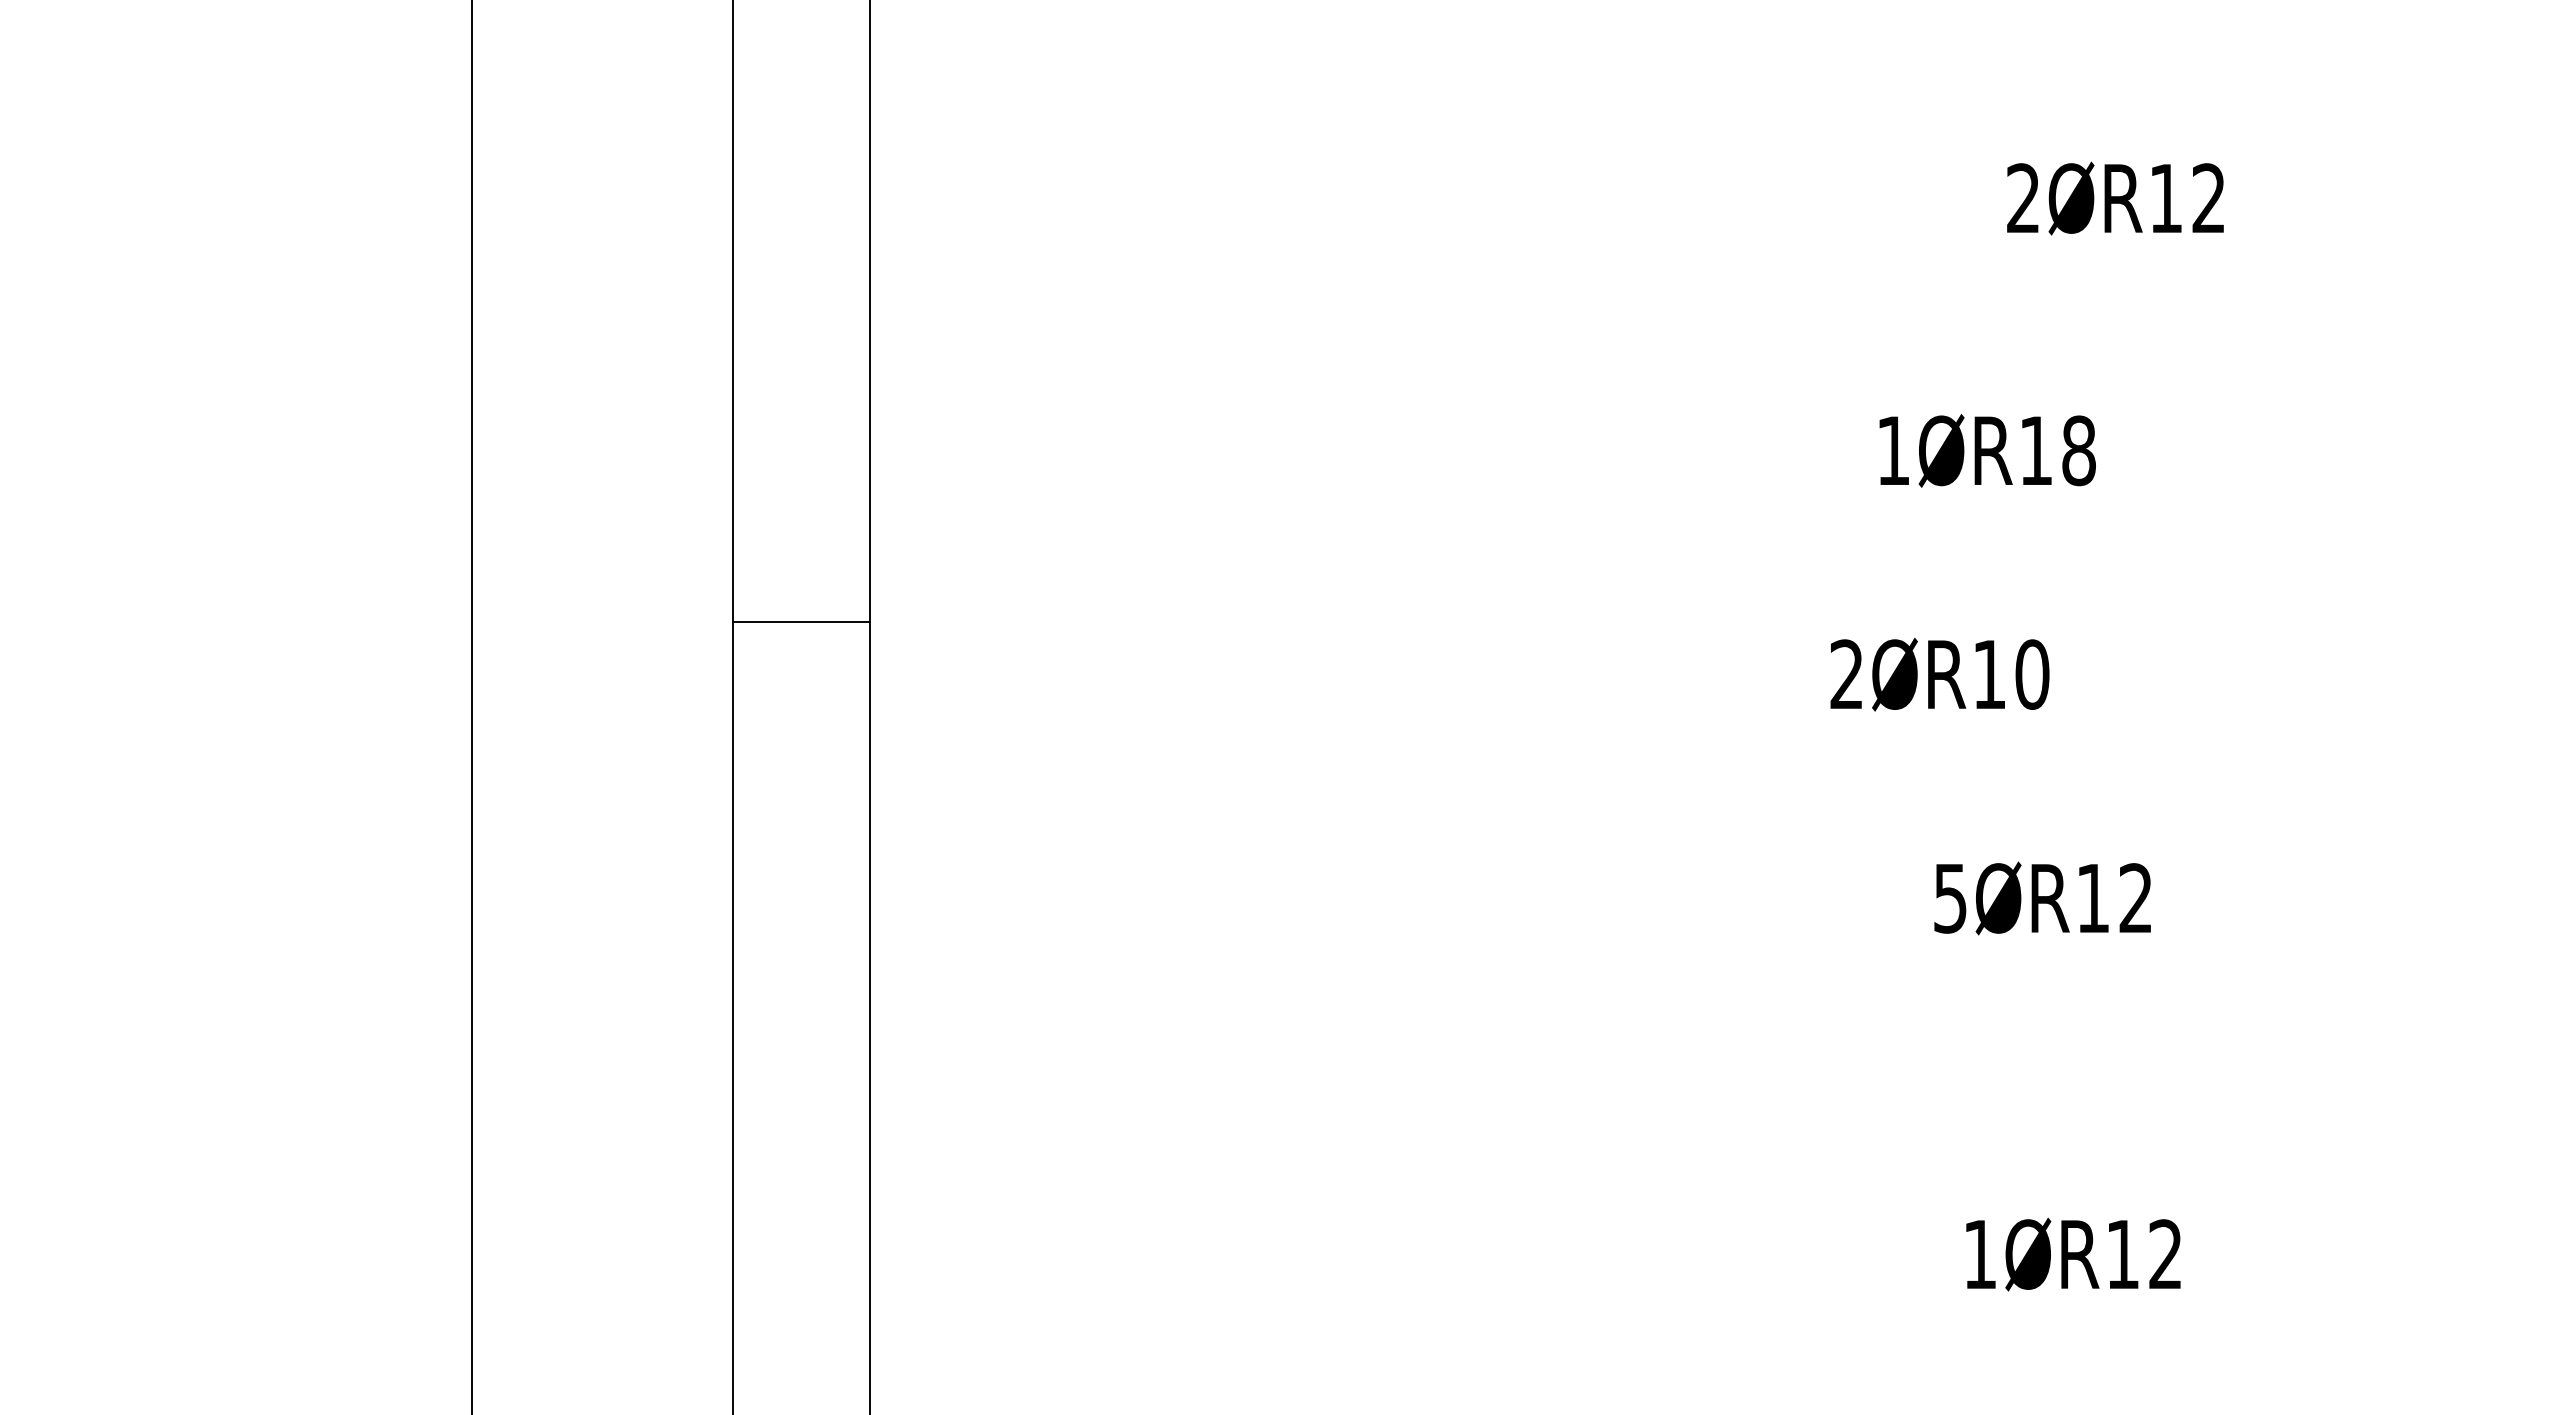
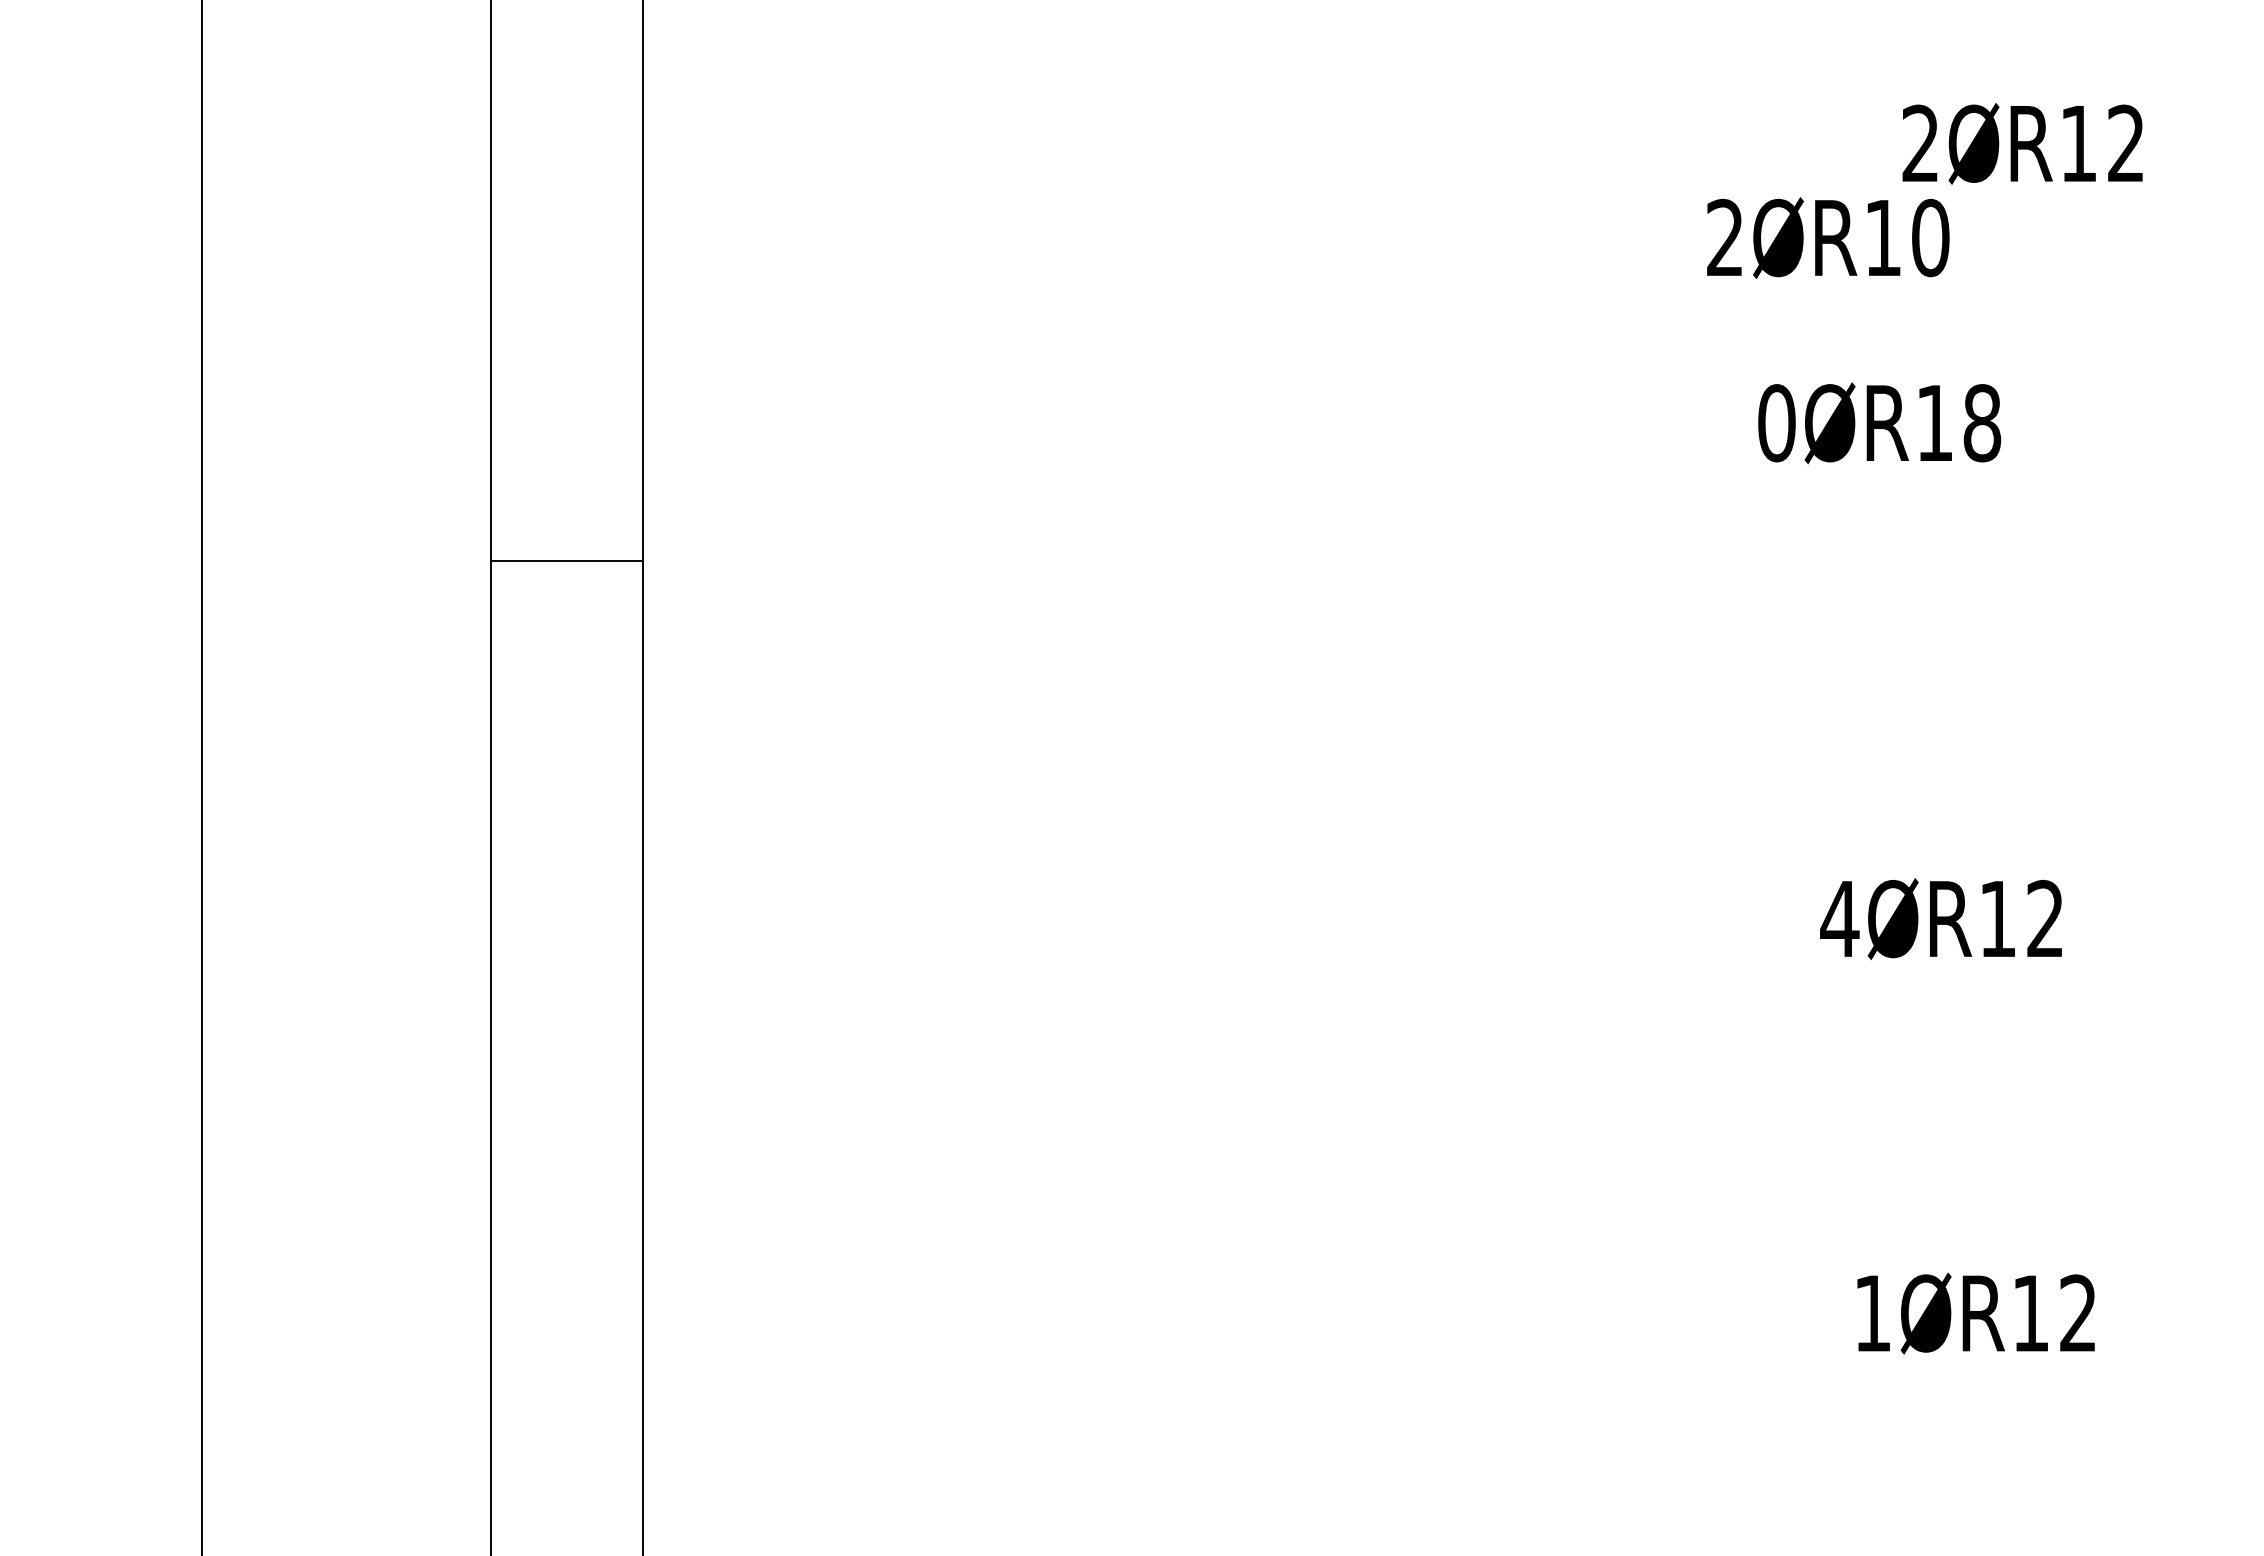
text: (1893, 450) -> (1776, 422), 1ØR18 -> 0ØR18
line: (801, 622) -> (567, 561), moved
text: (1939, 674) -> (1827, 237), moved
text: (1950, 898) -> (1839, 919), 5ØR12 -> 4ØR12

